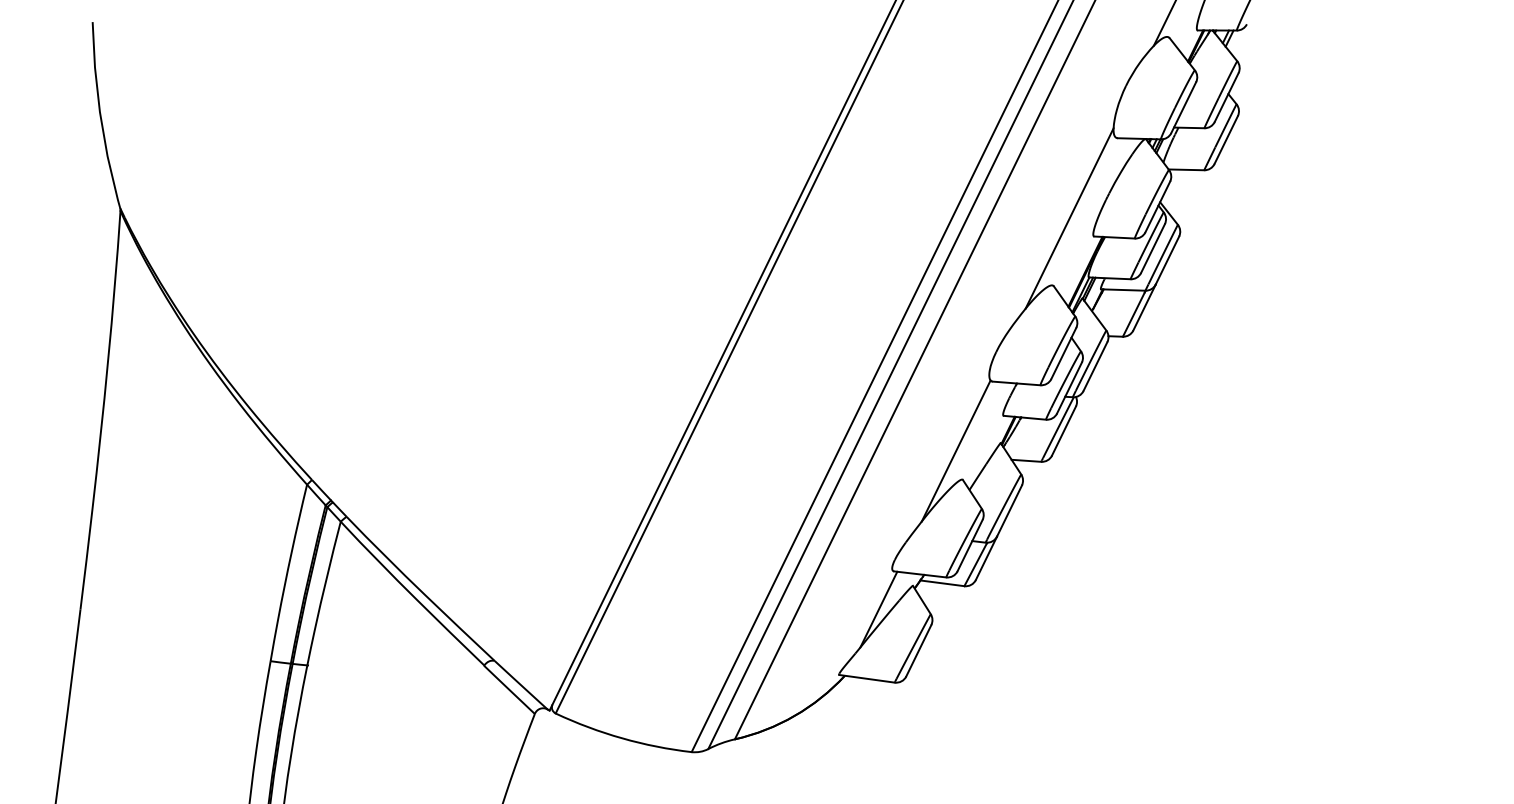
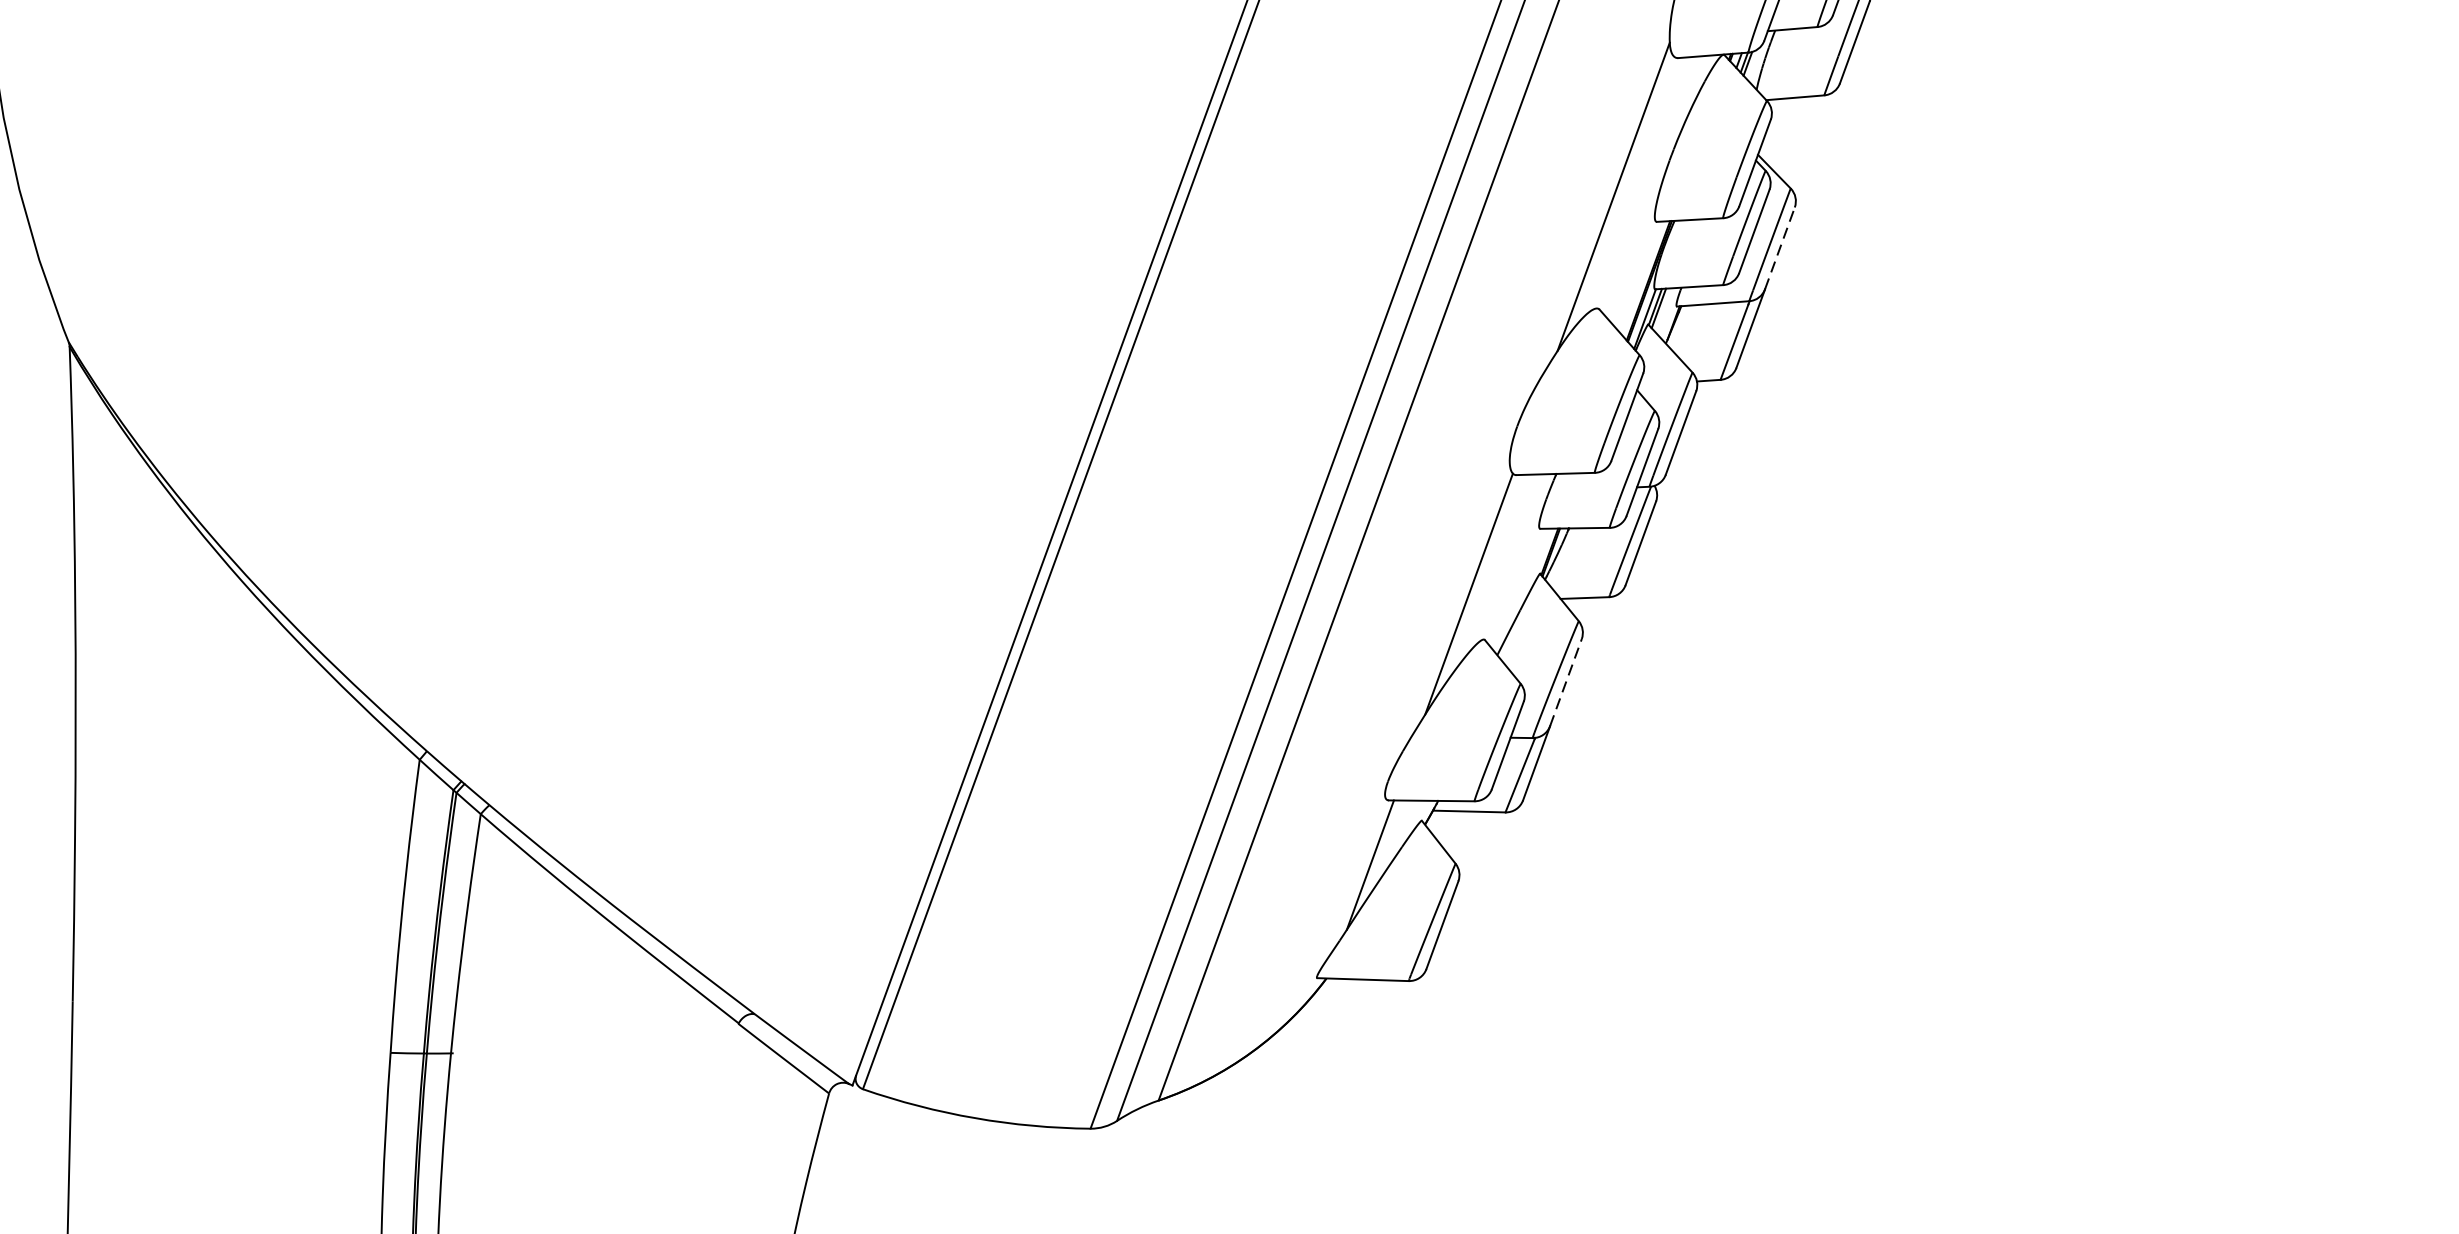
line: (1167, 260) -> (1779, 248), solid -> dashed
line: (1009, 510) -> (1565, 681), solid -> dashed

